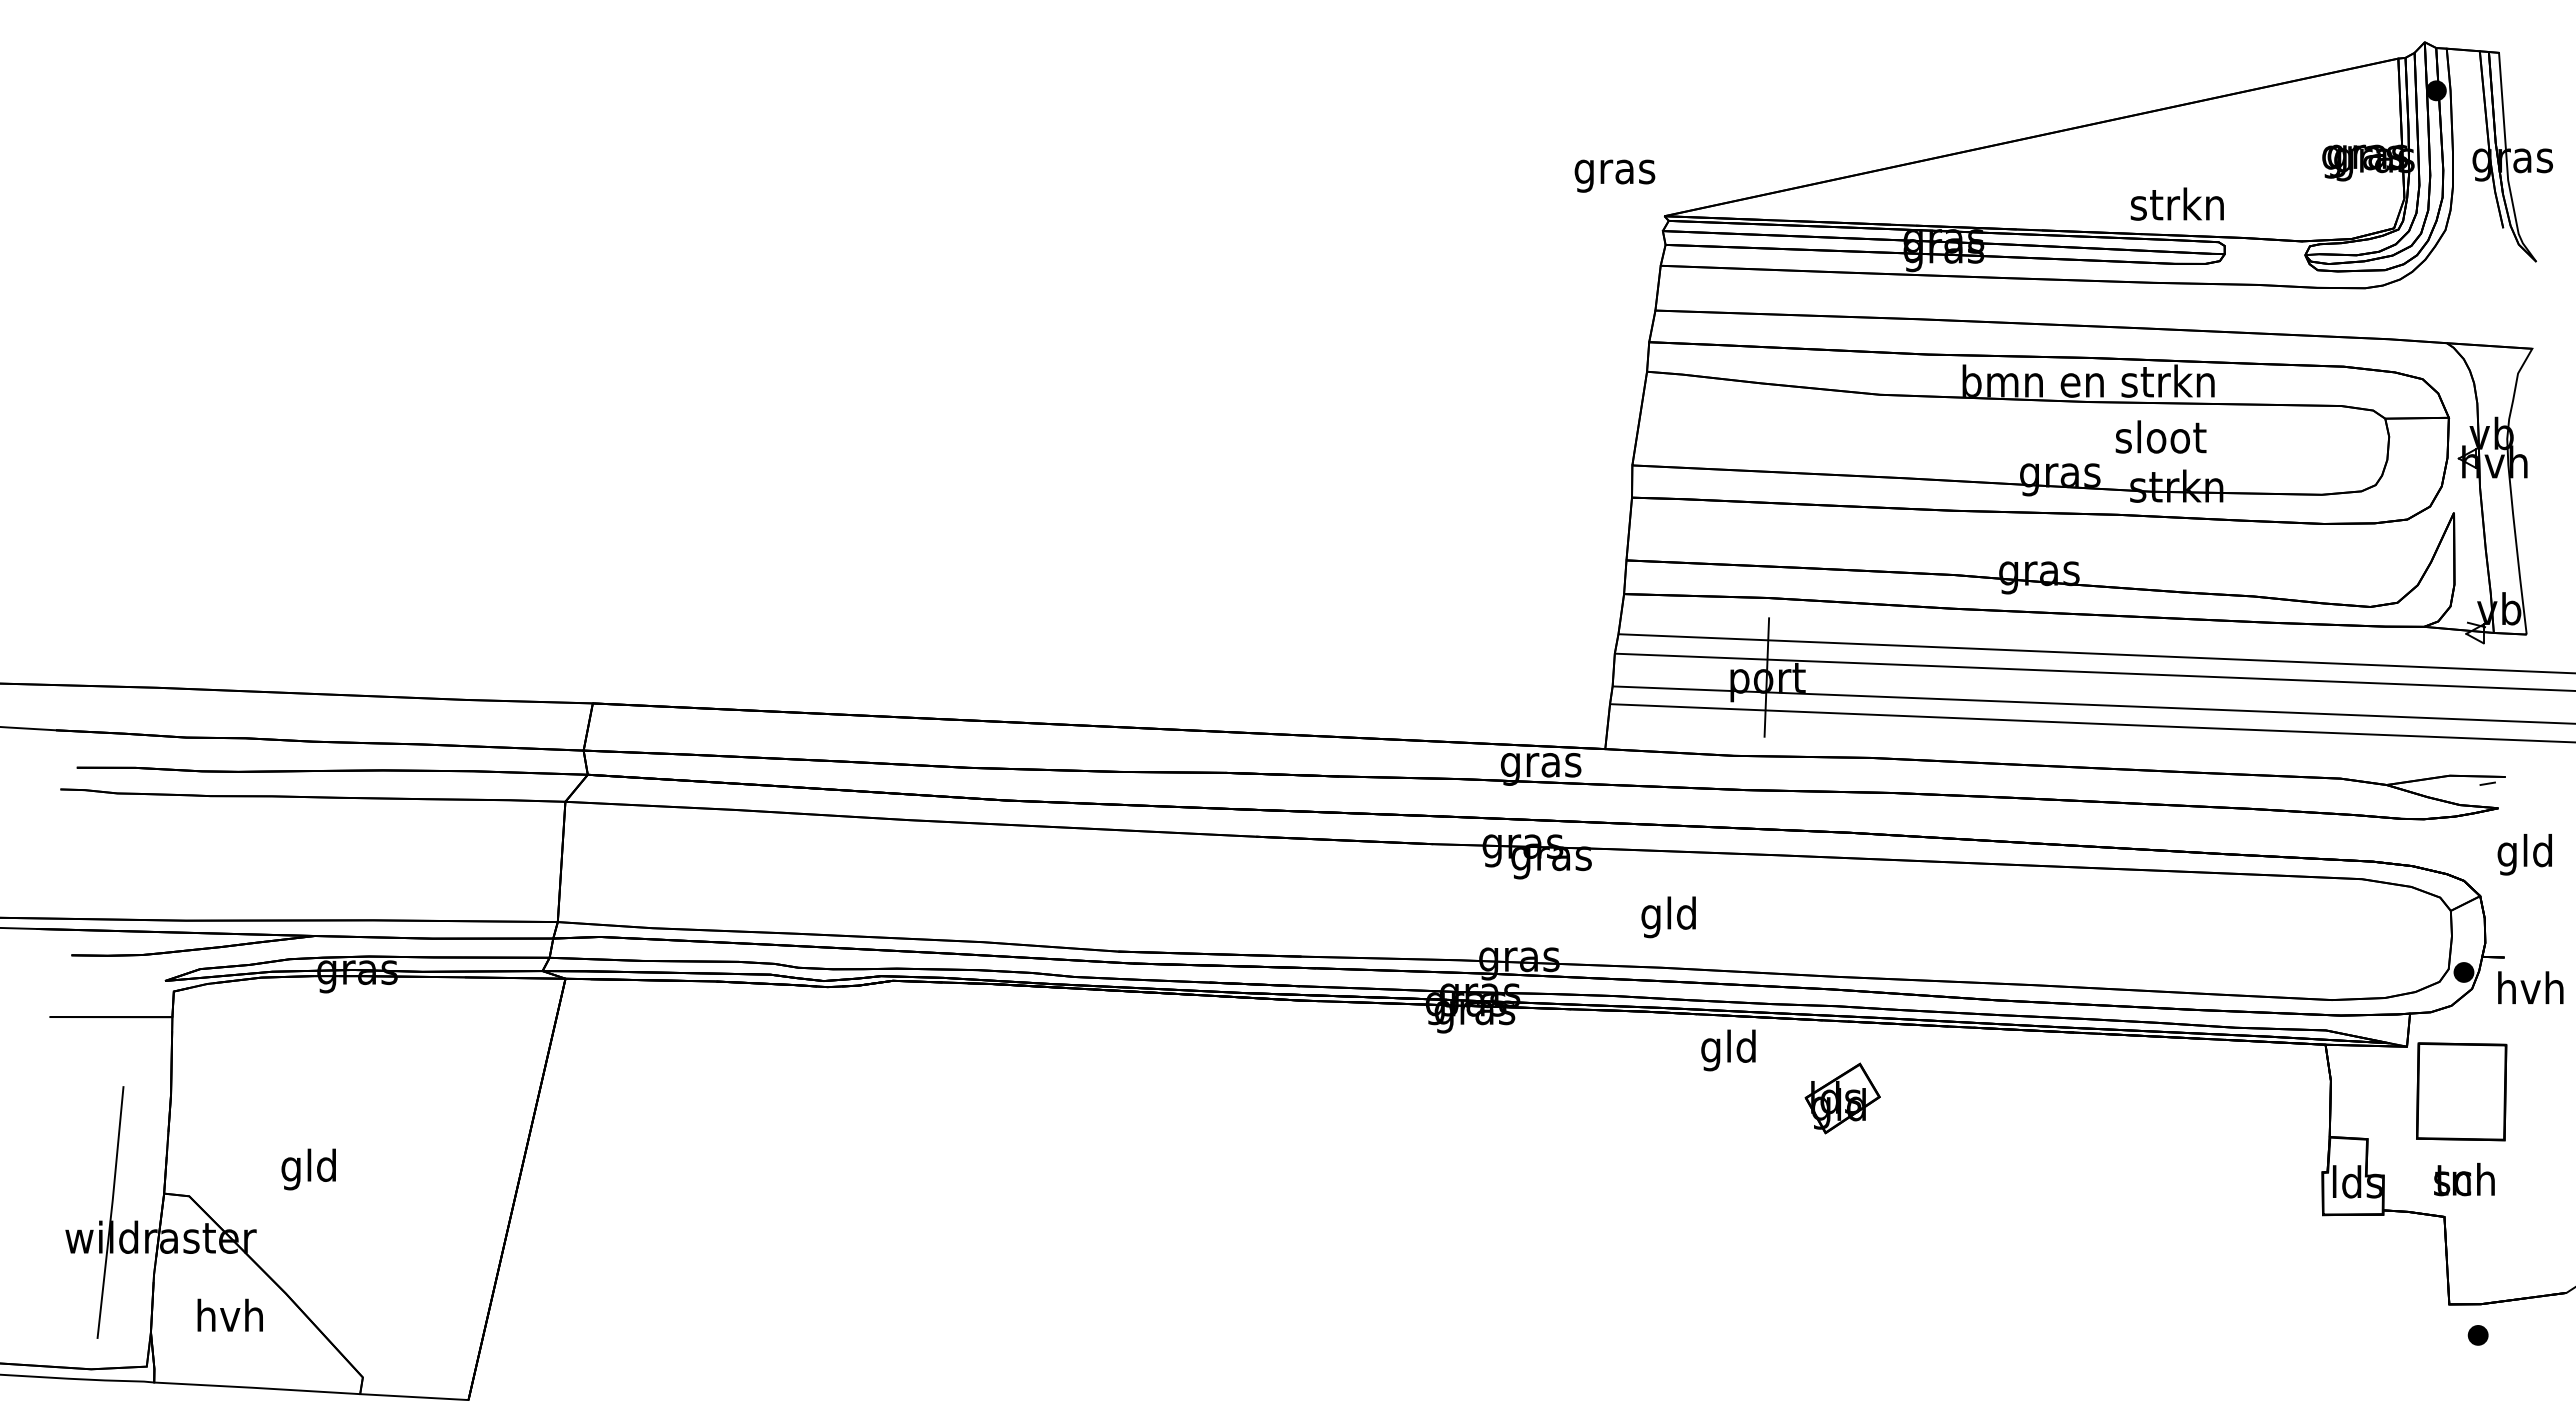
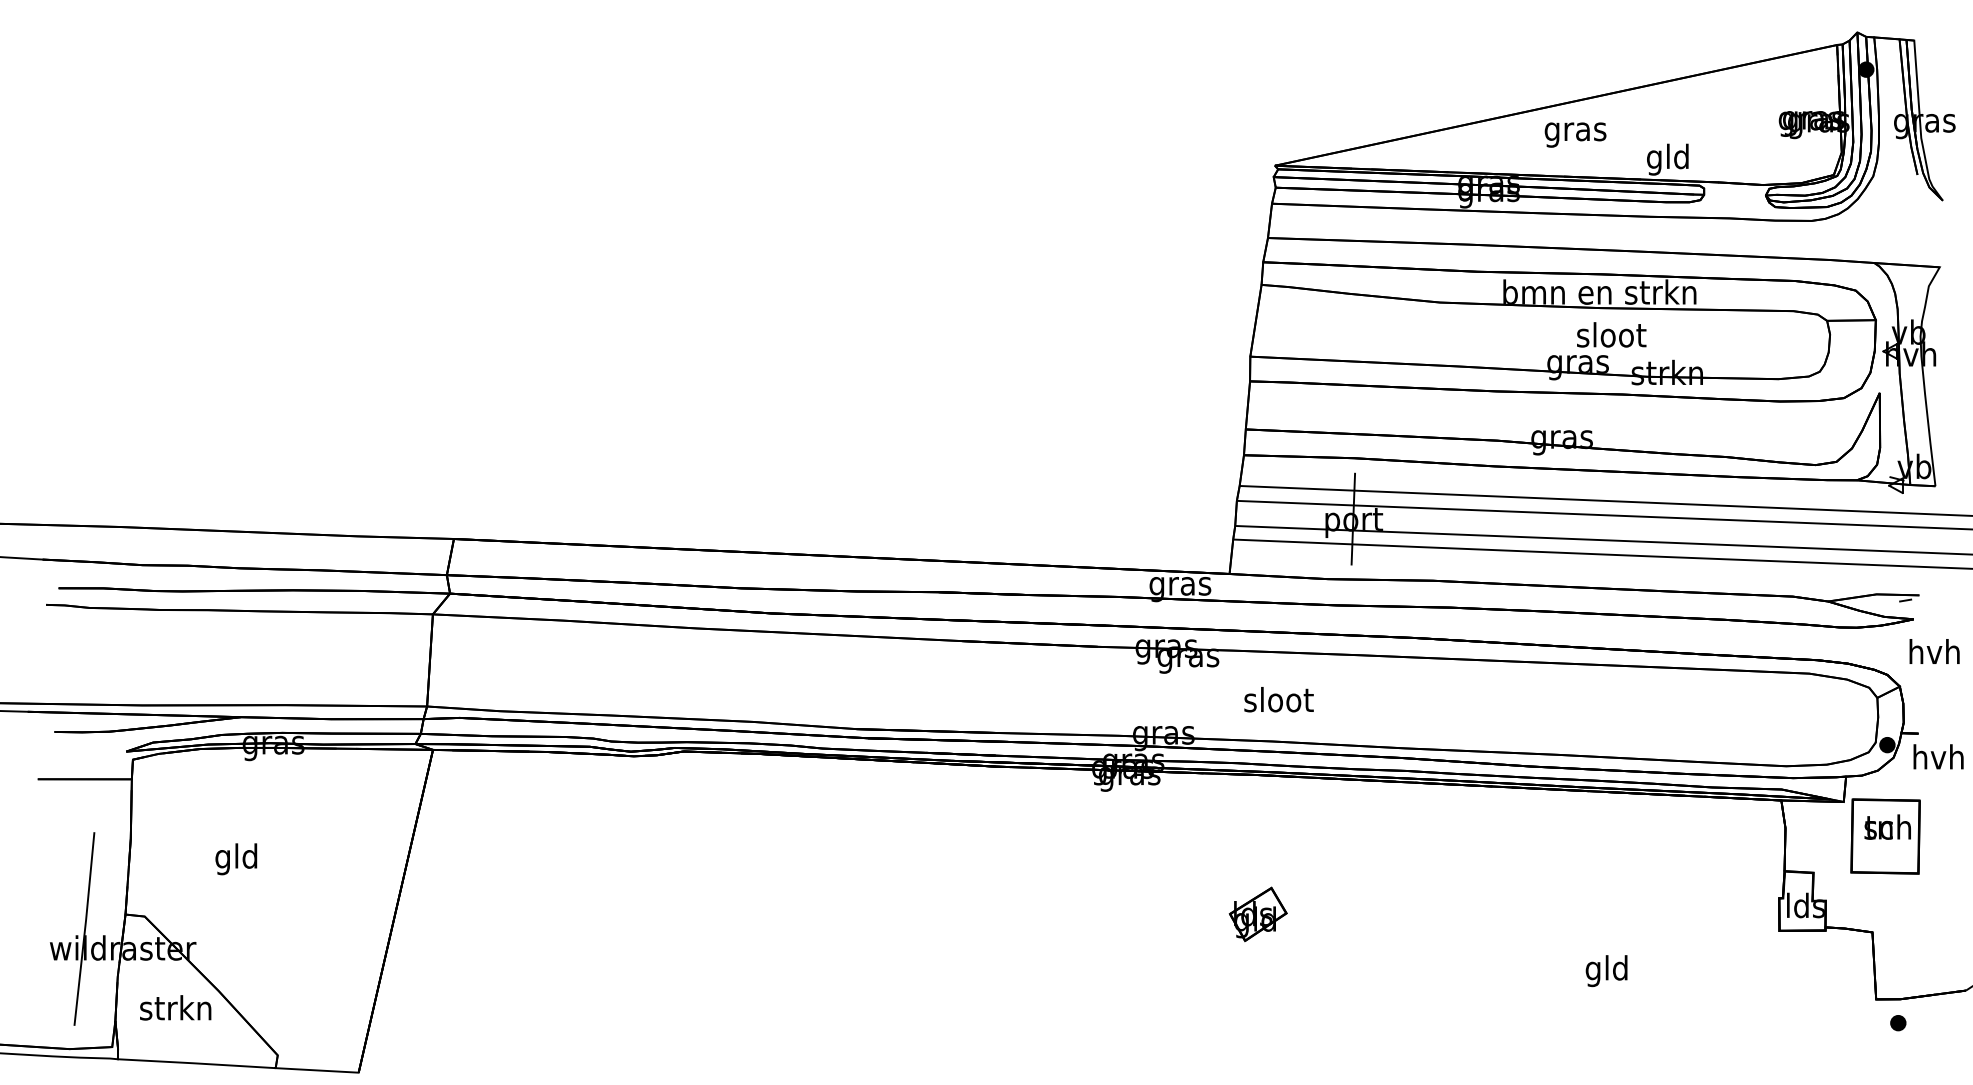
text: (1614, 175) -> (1575, 134), moved
text: (2176, 208) -> (1667, 159), strkn -> gld
text: (2160, 436) -> (1611, 334), moved
text: (2525, 854) -> (1934, 654), gld -> hvh
text: (1669, 917) -> (1278, 702), gld -> sloot
text: (1728, 1050) -> (1606, 971), moved
part: (1842, 1098) -> (1258, 914), moved
text: (308, 1169) -> (236, 859), moved
text: (2464, 1179) -> (1887, 827), moved
text: (229, 1315) -> (175, 1007), hvh -> strkn

